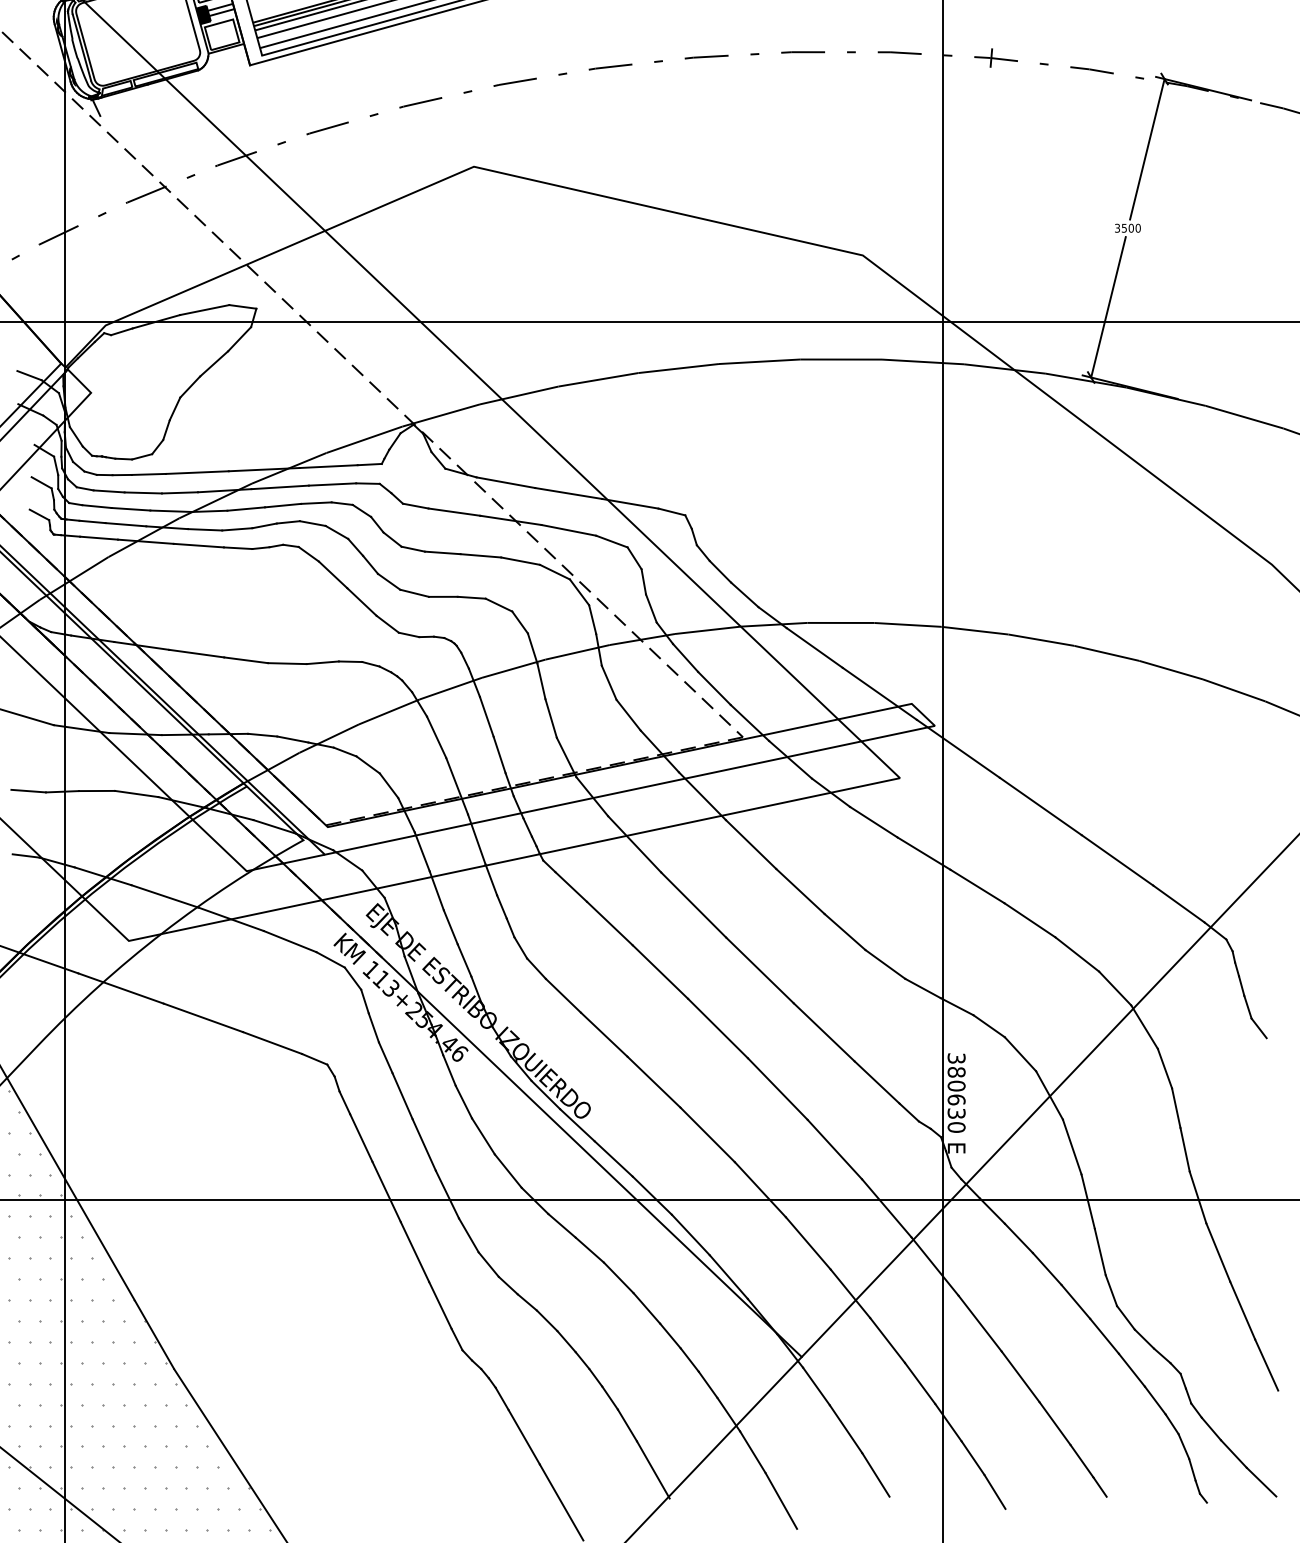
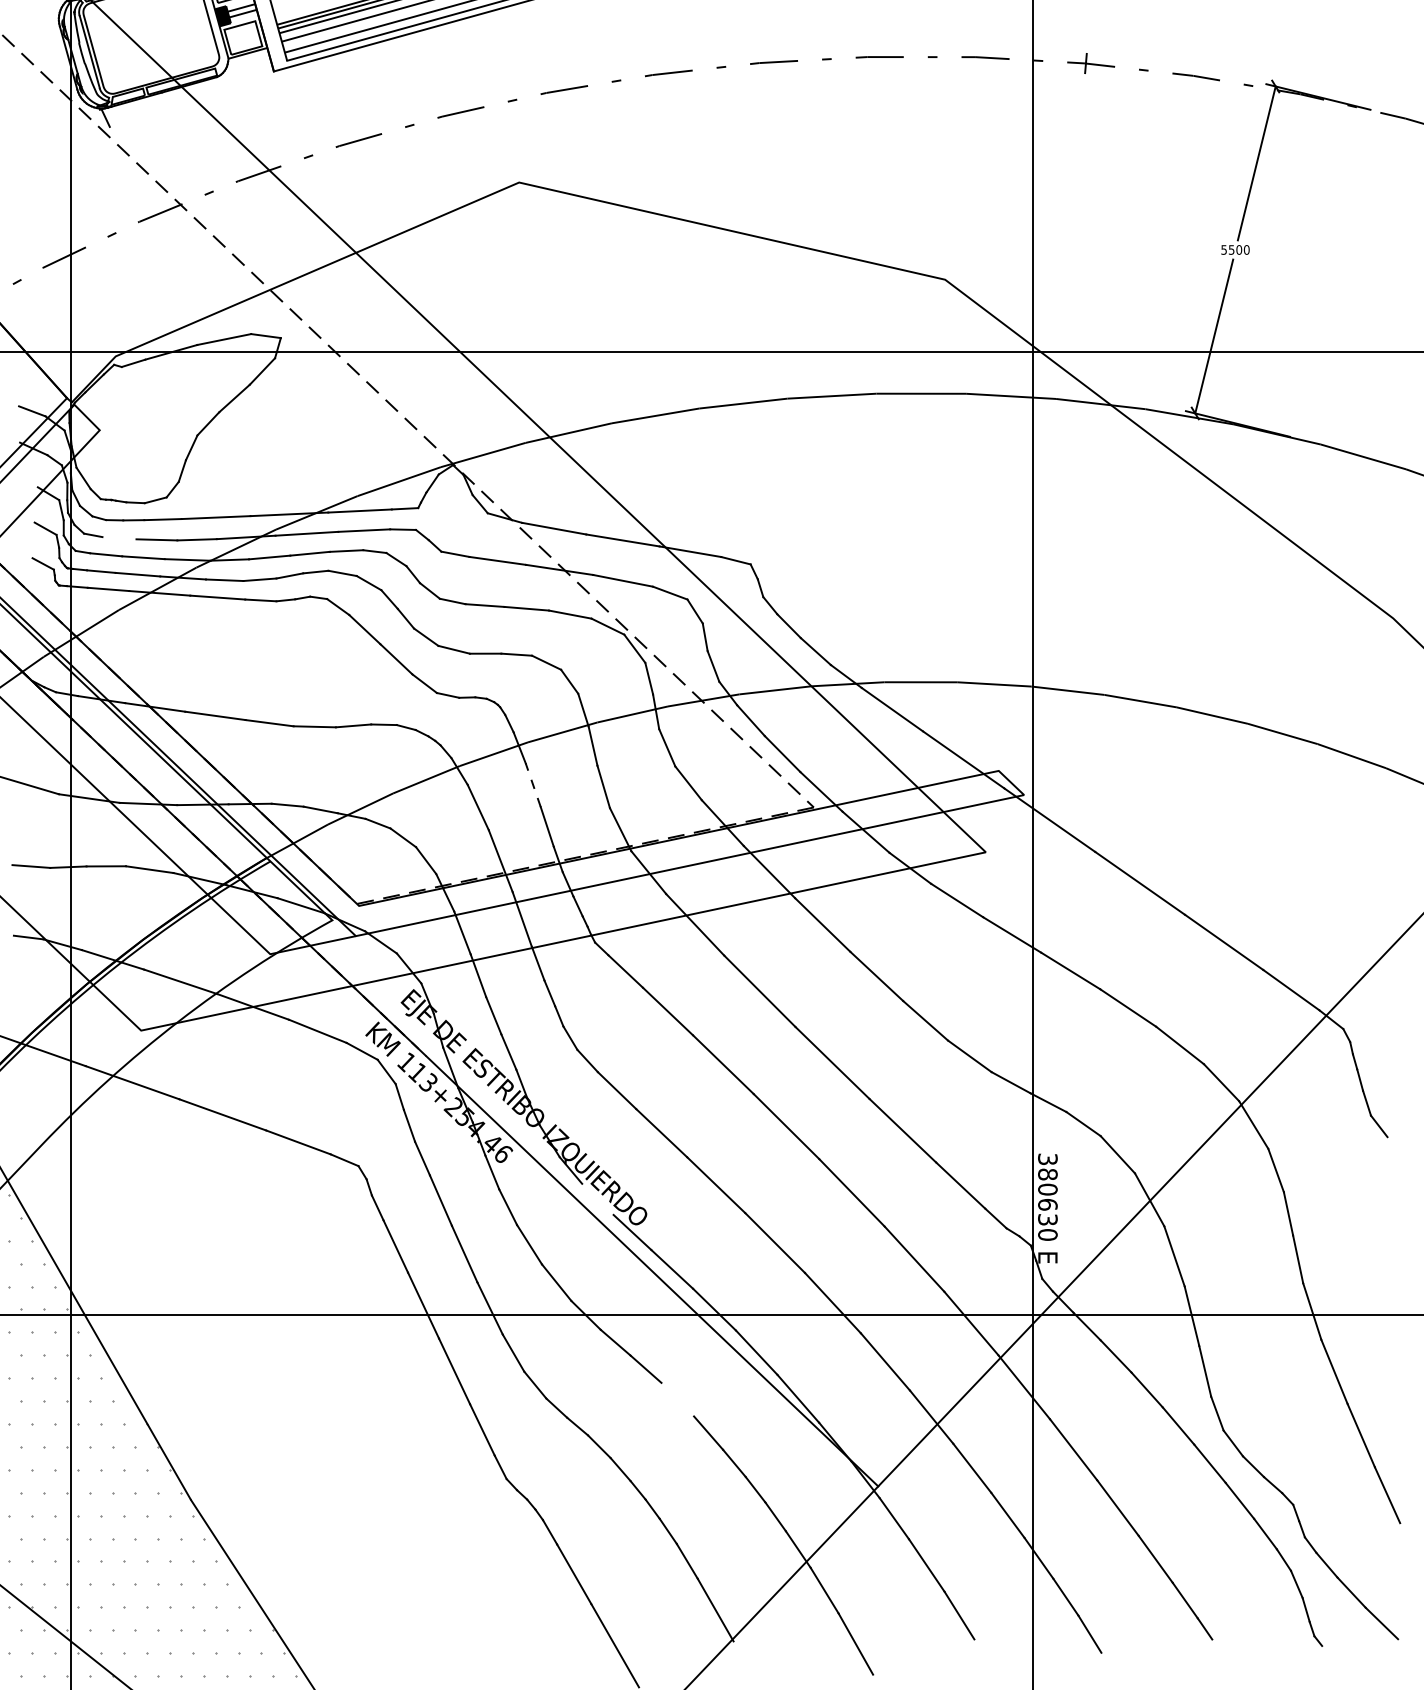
text: (1116, 227) -> (1223, 249), 3500 -> 5500
line: (109, 491) -> (119, 538), removed
line: (487, 716) -> (533, 784), solid -> dashed
line: (545, 1094) -> (597, 1198), removed
line: (618, 1277) -> (677, 1399), removed

